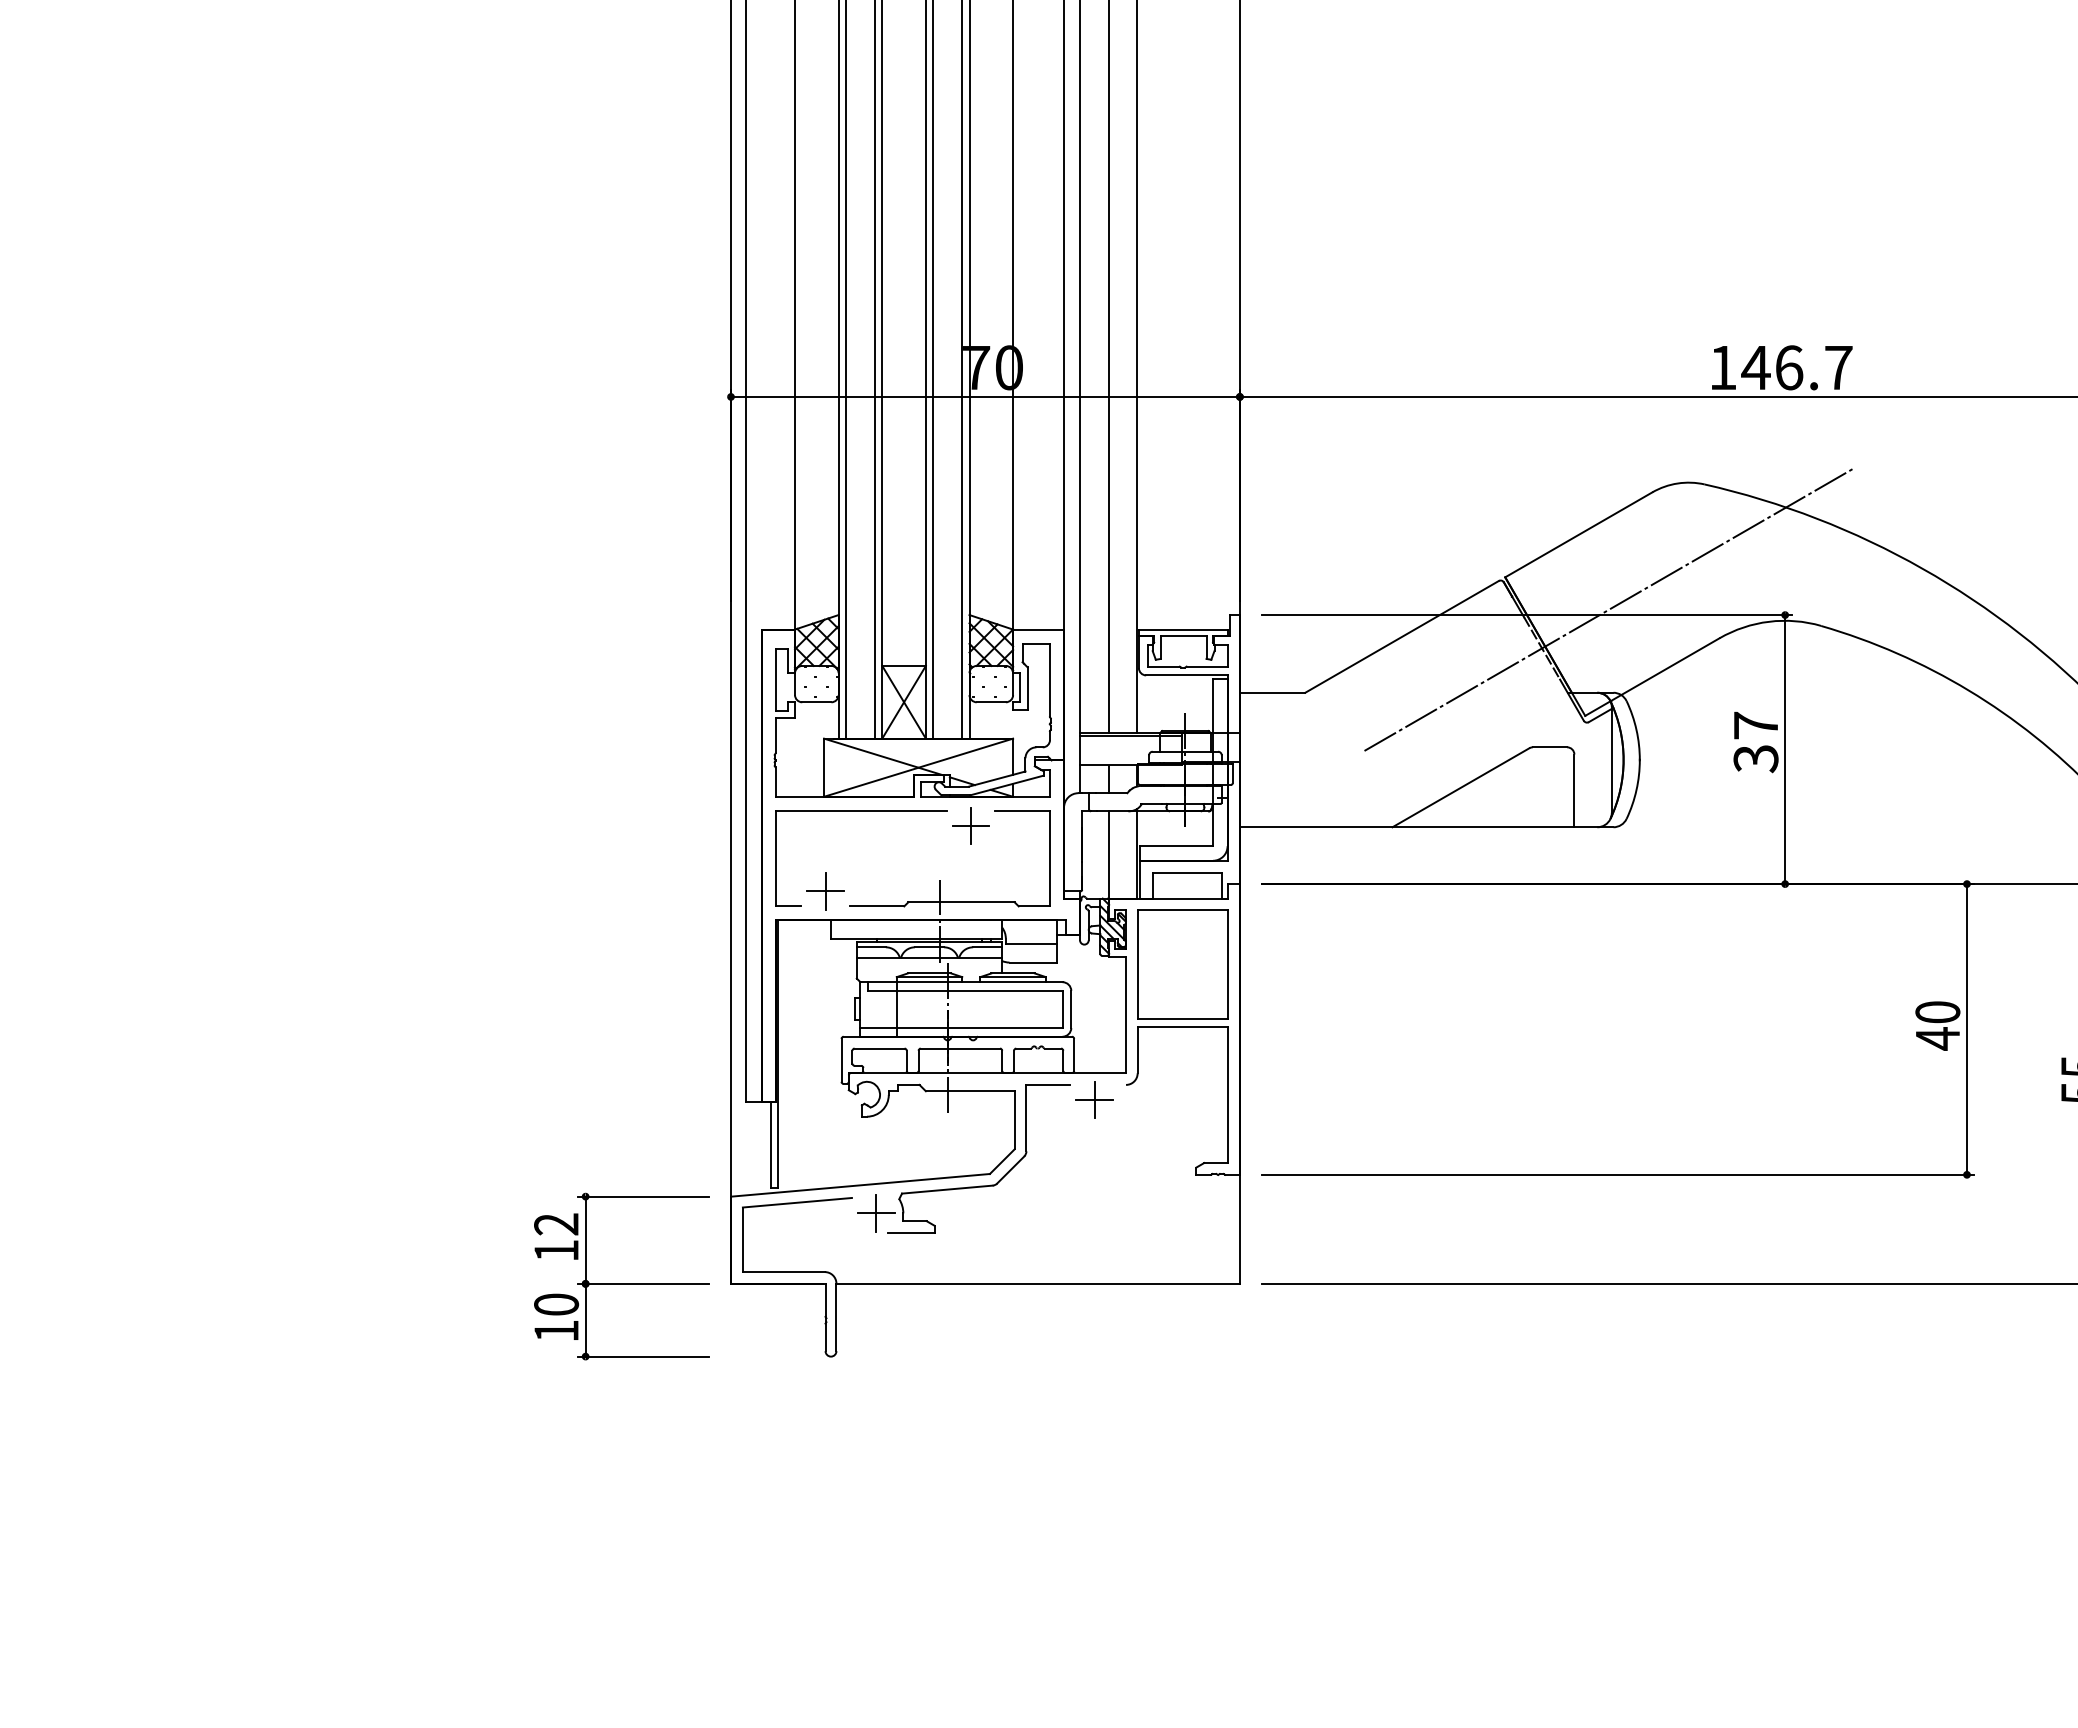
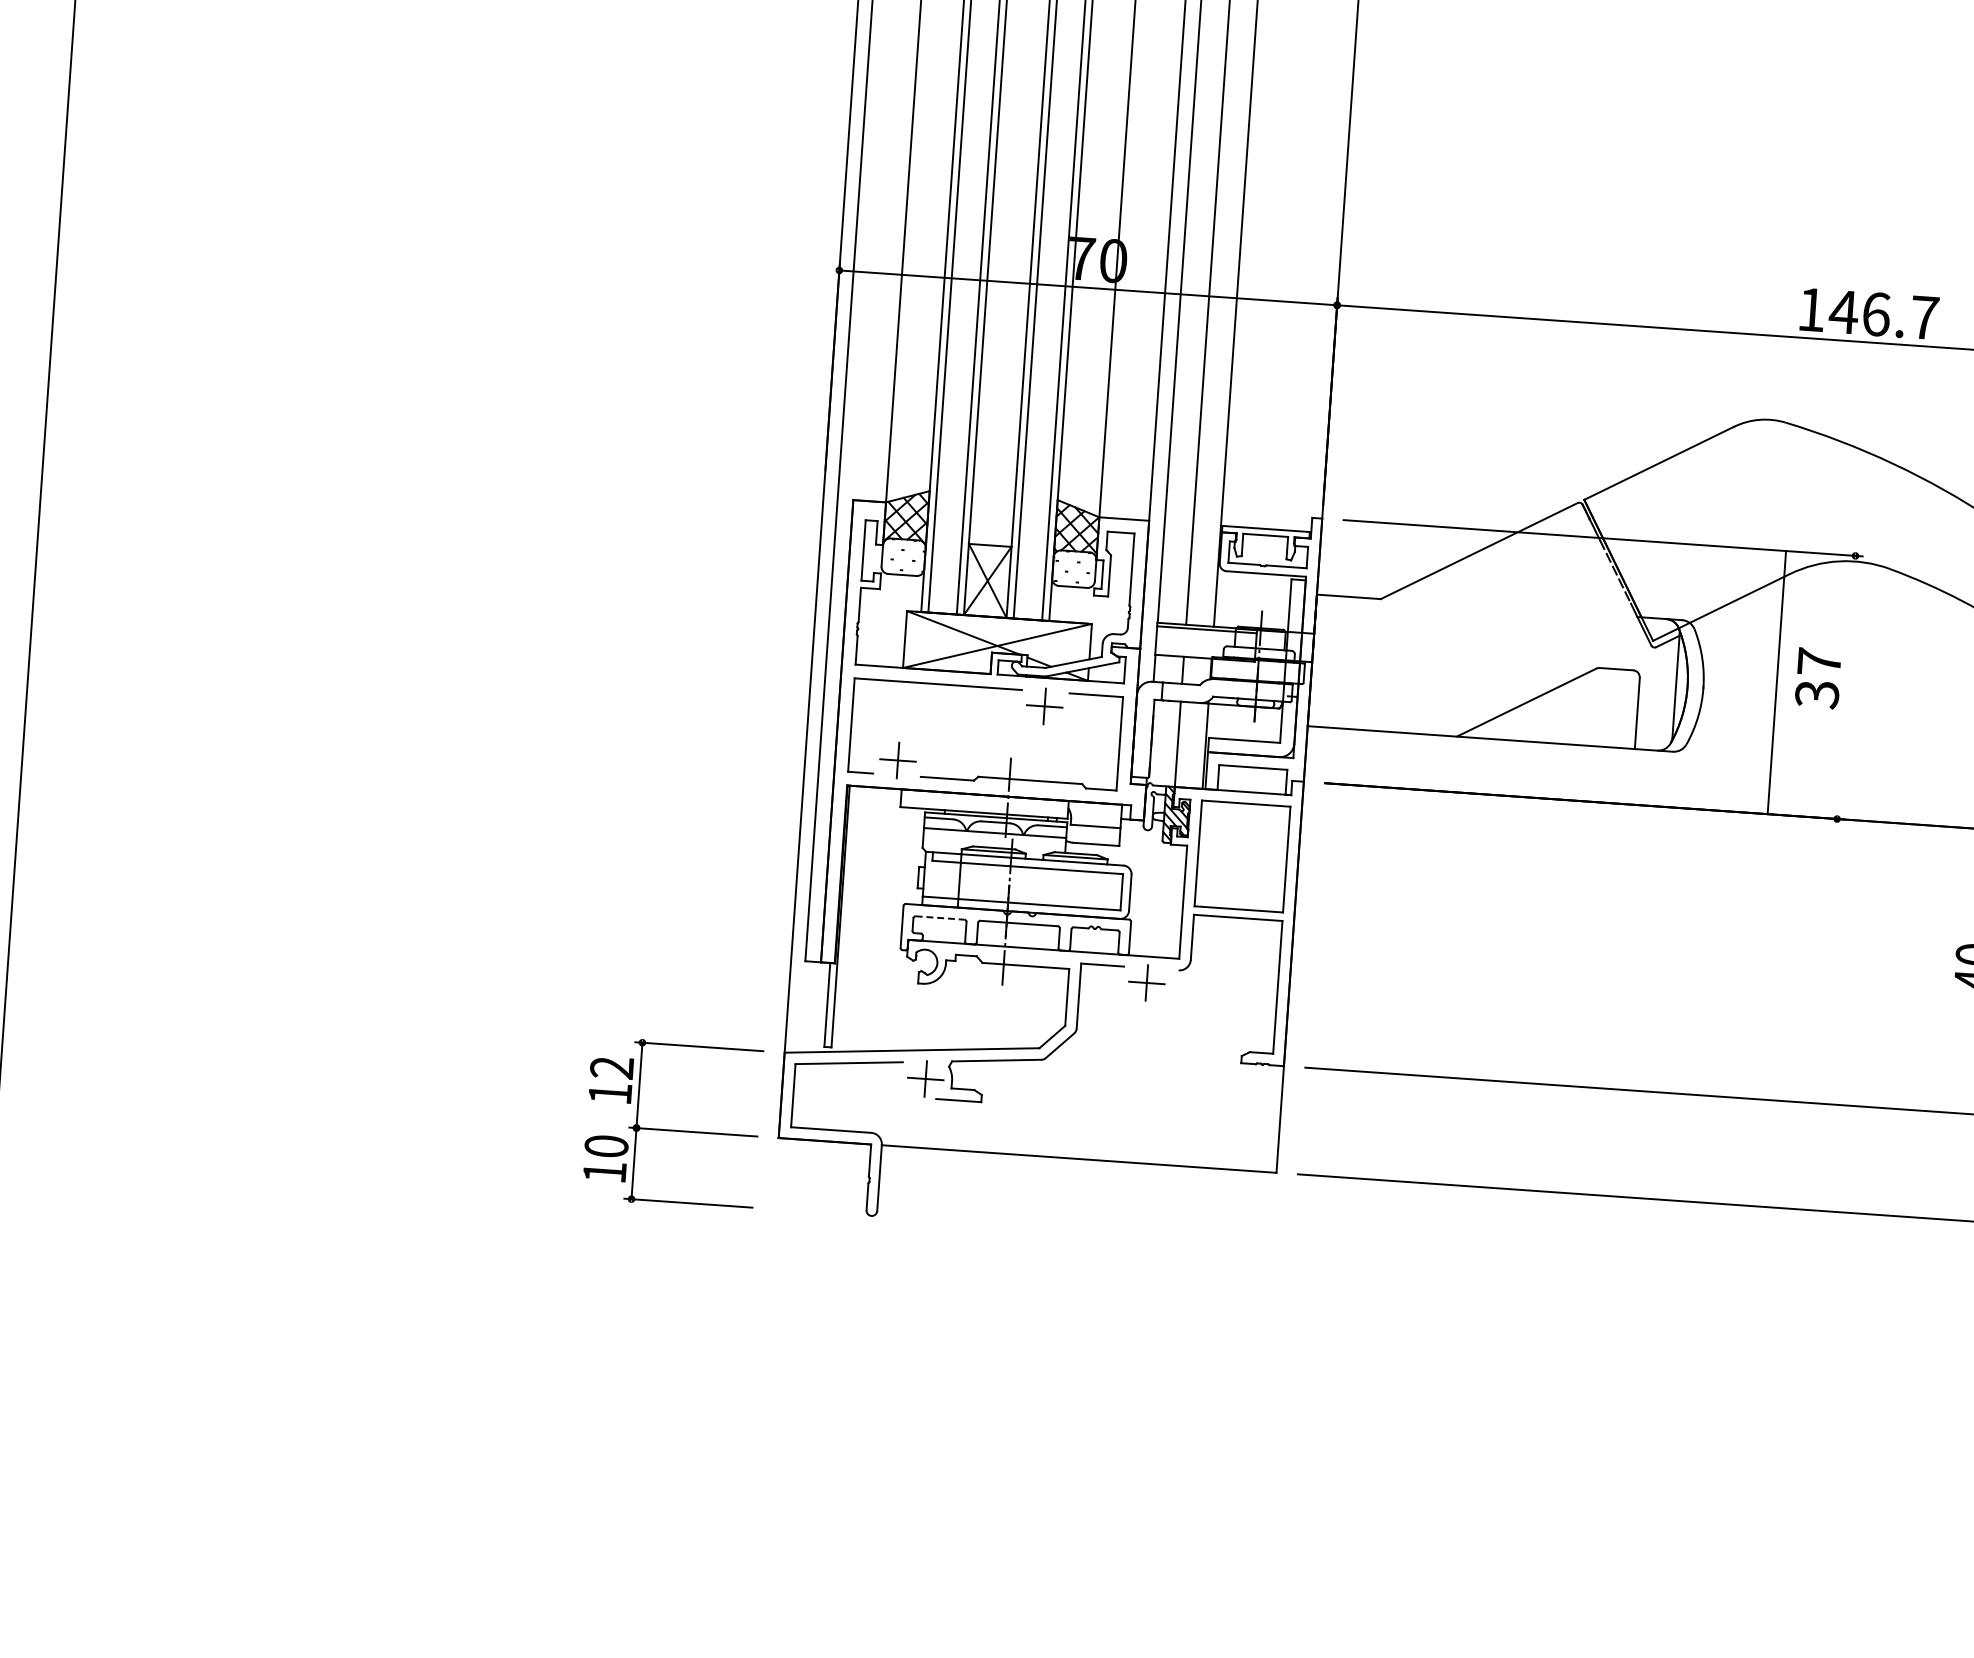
line: (1609, 609) -> (1684, 538), removed
line: (1785, 749) -> (1777, 682), moved
line: (879, 1048) -> (940, 917), solid -> dashed

